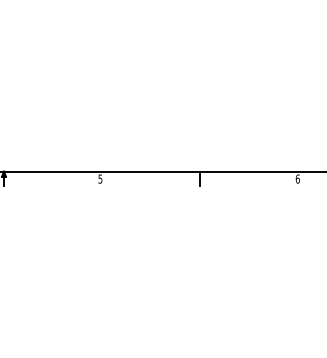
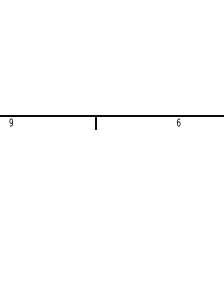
text: (100, 178) -> (11, 122), 5 -> 9

